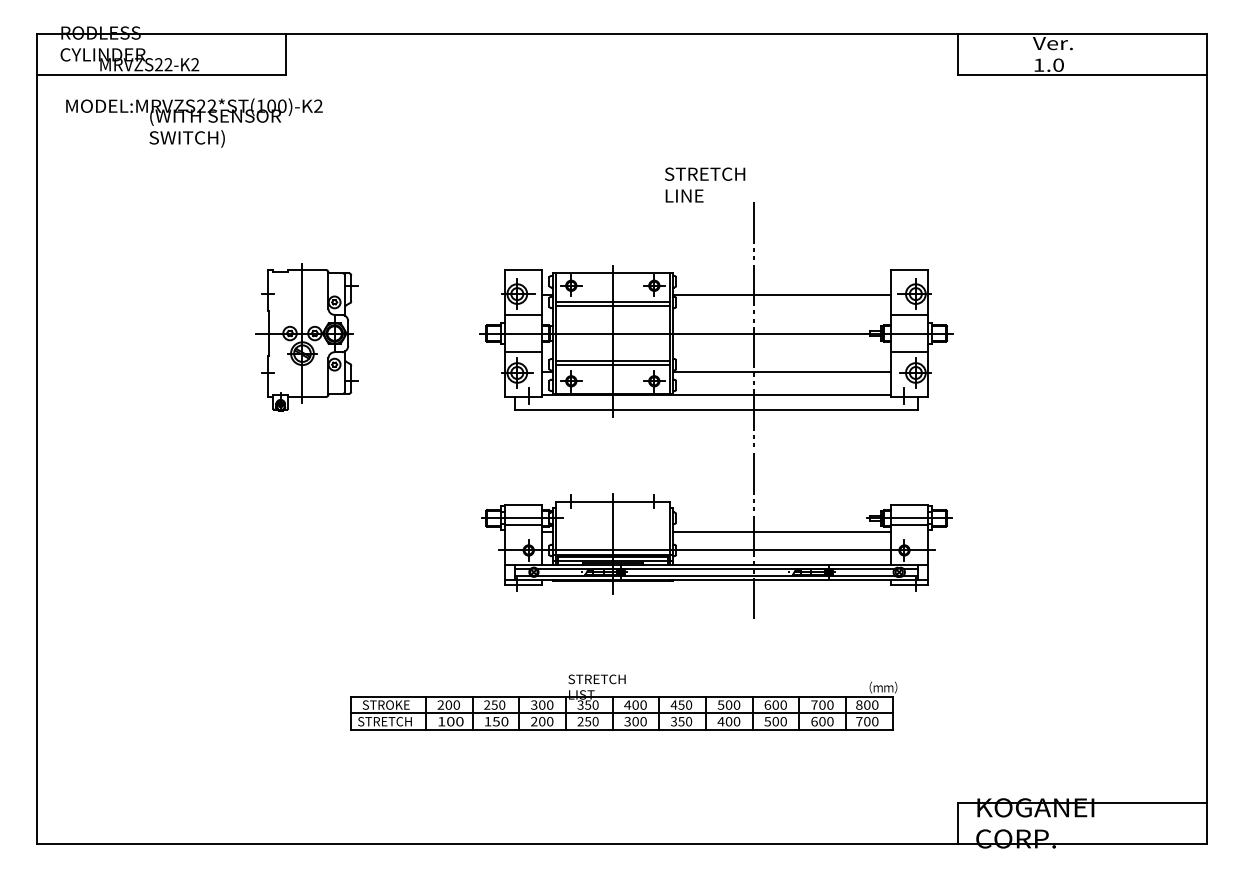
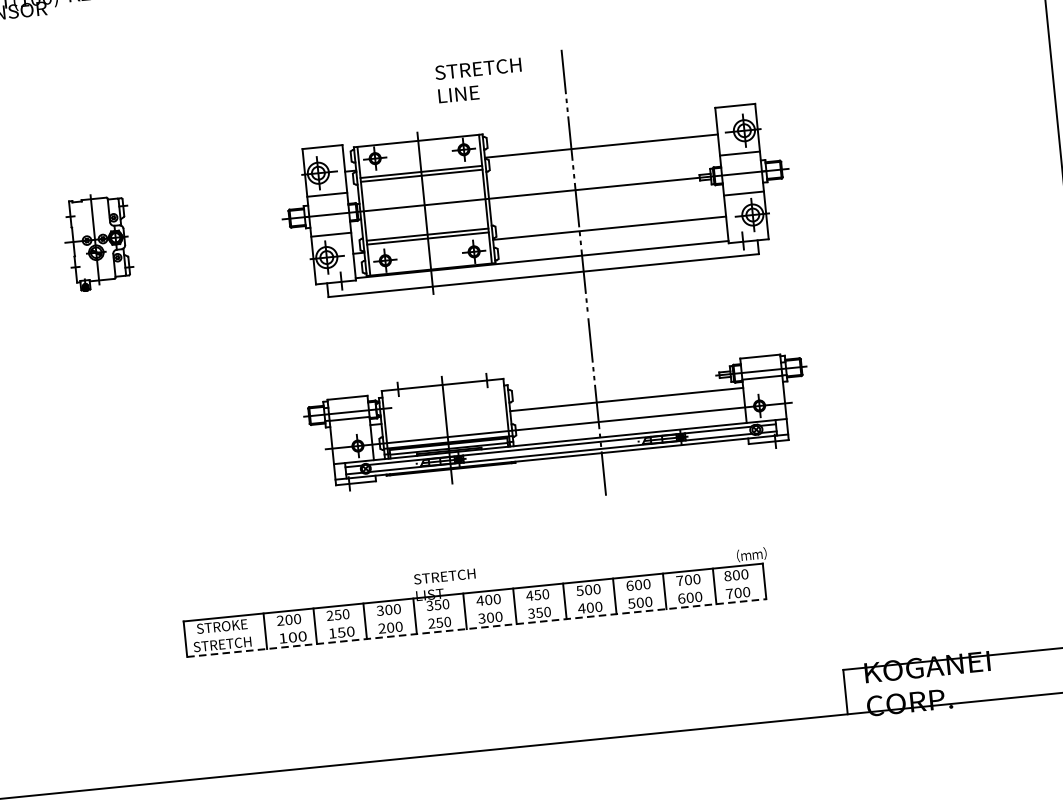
text: (705, 184) -> (479, 79), moved
part: (306, 337) -> (97, 242), size x0.6
line: (621, 713) -> (474, 610), removed
line: (621, 730) -> (476, 628), solid -> dashed

